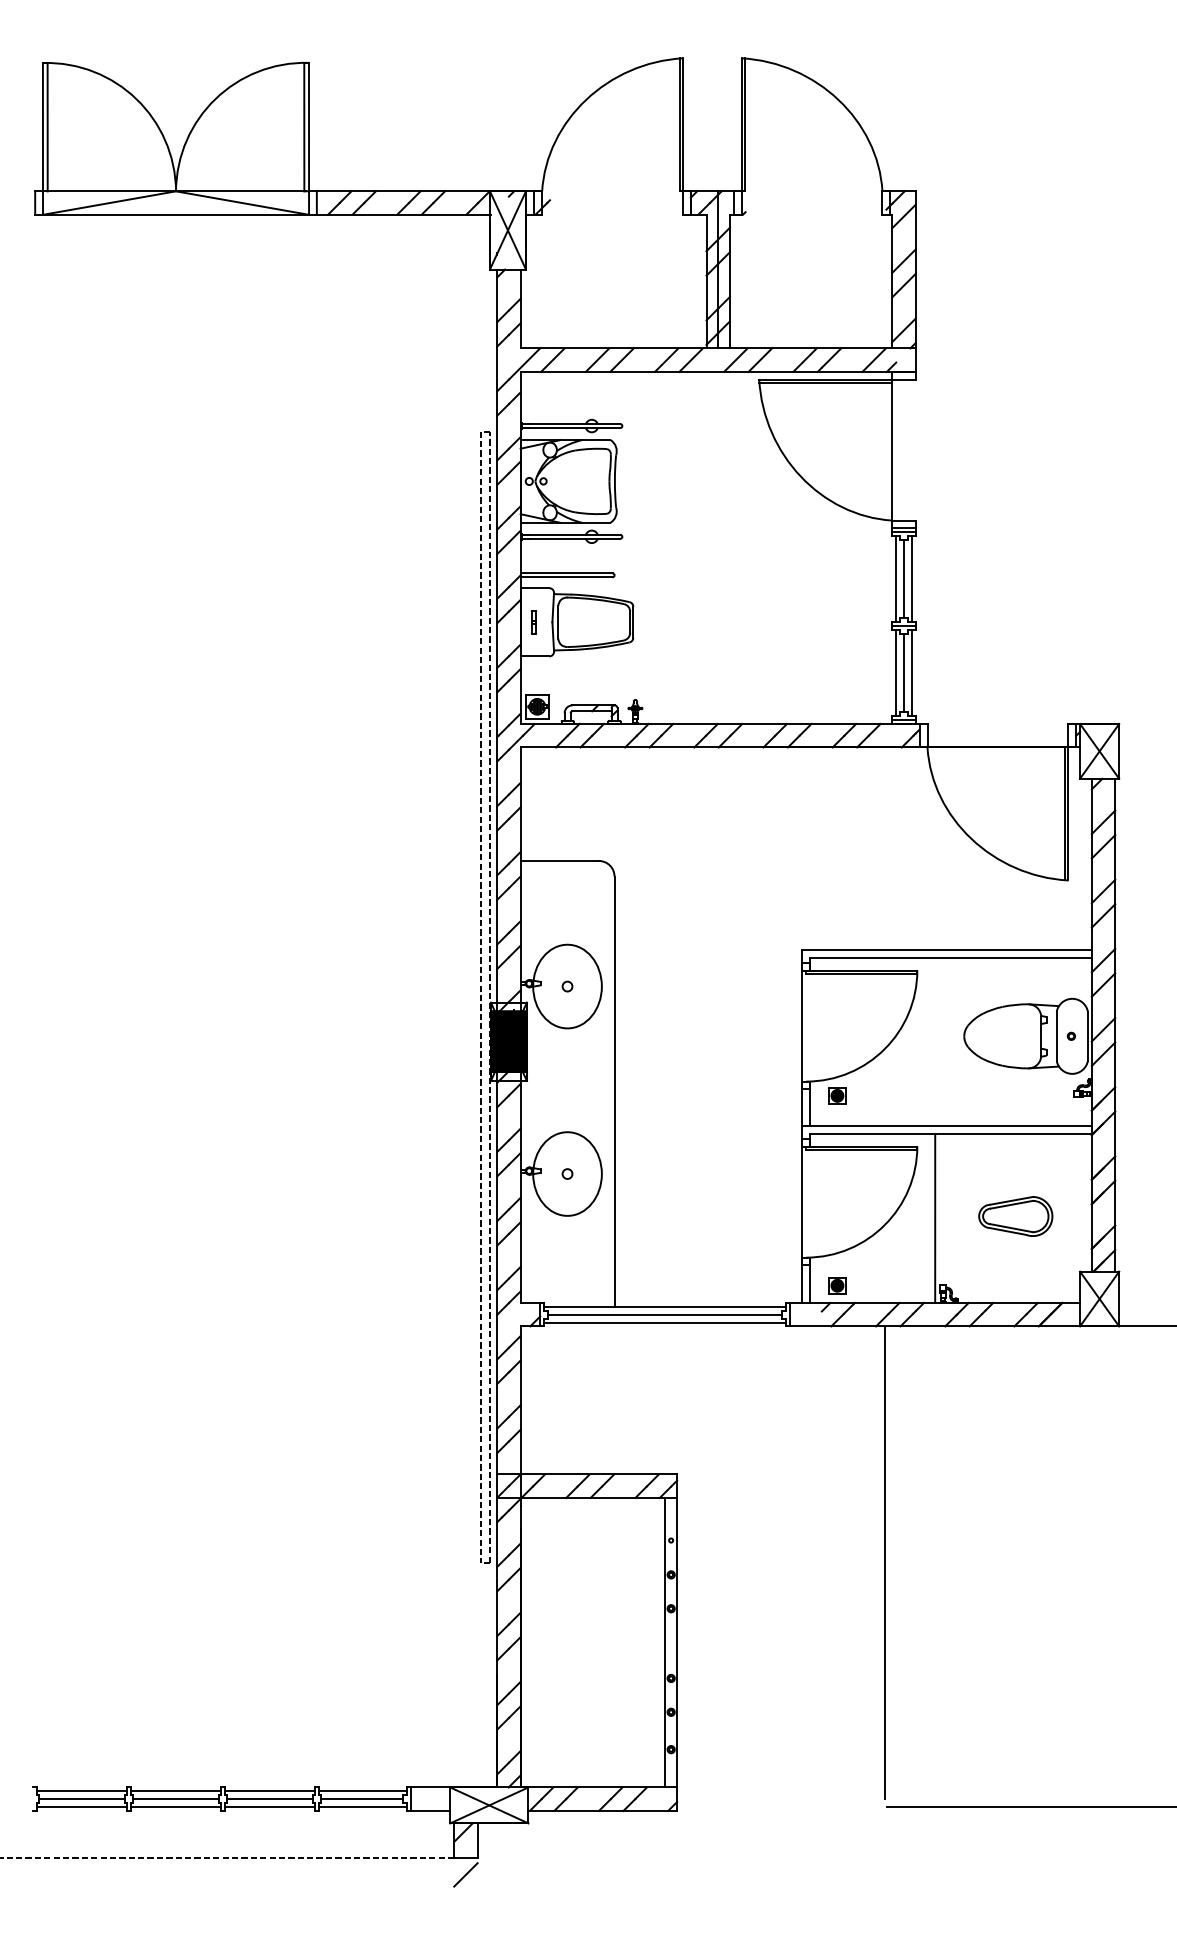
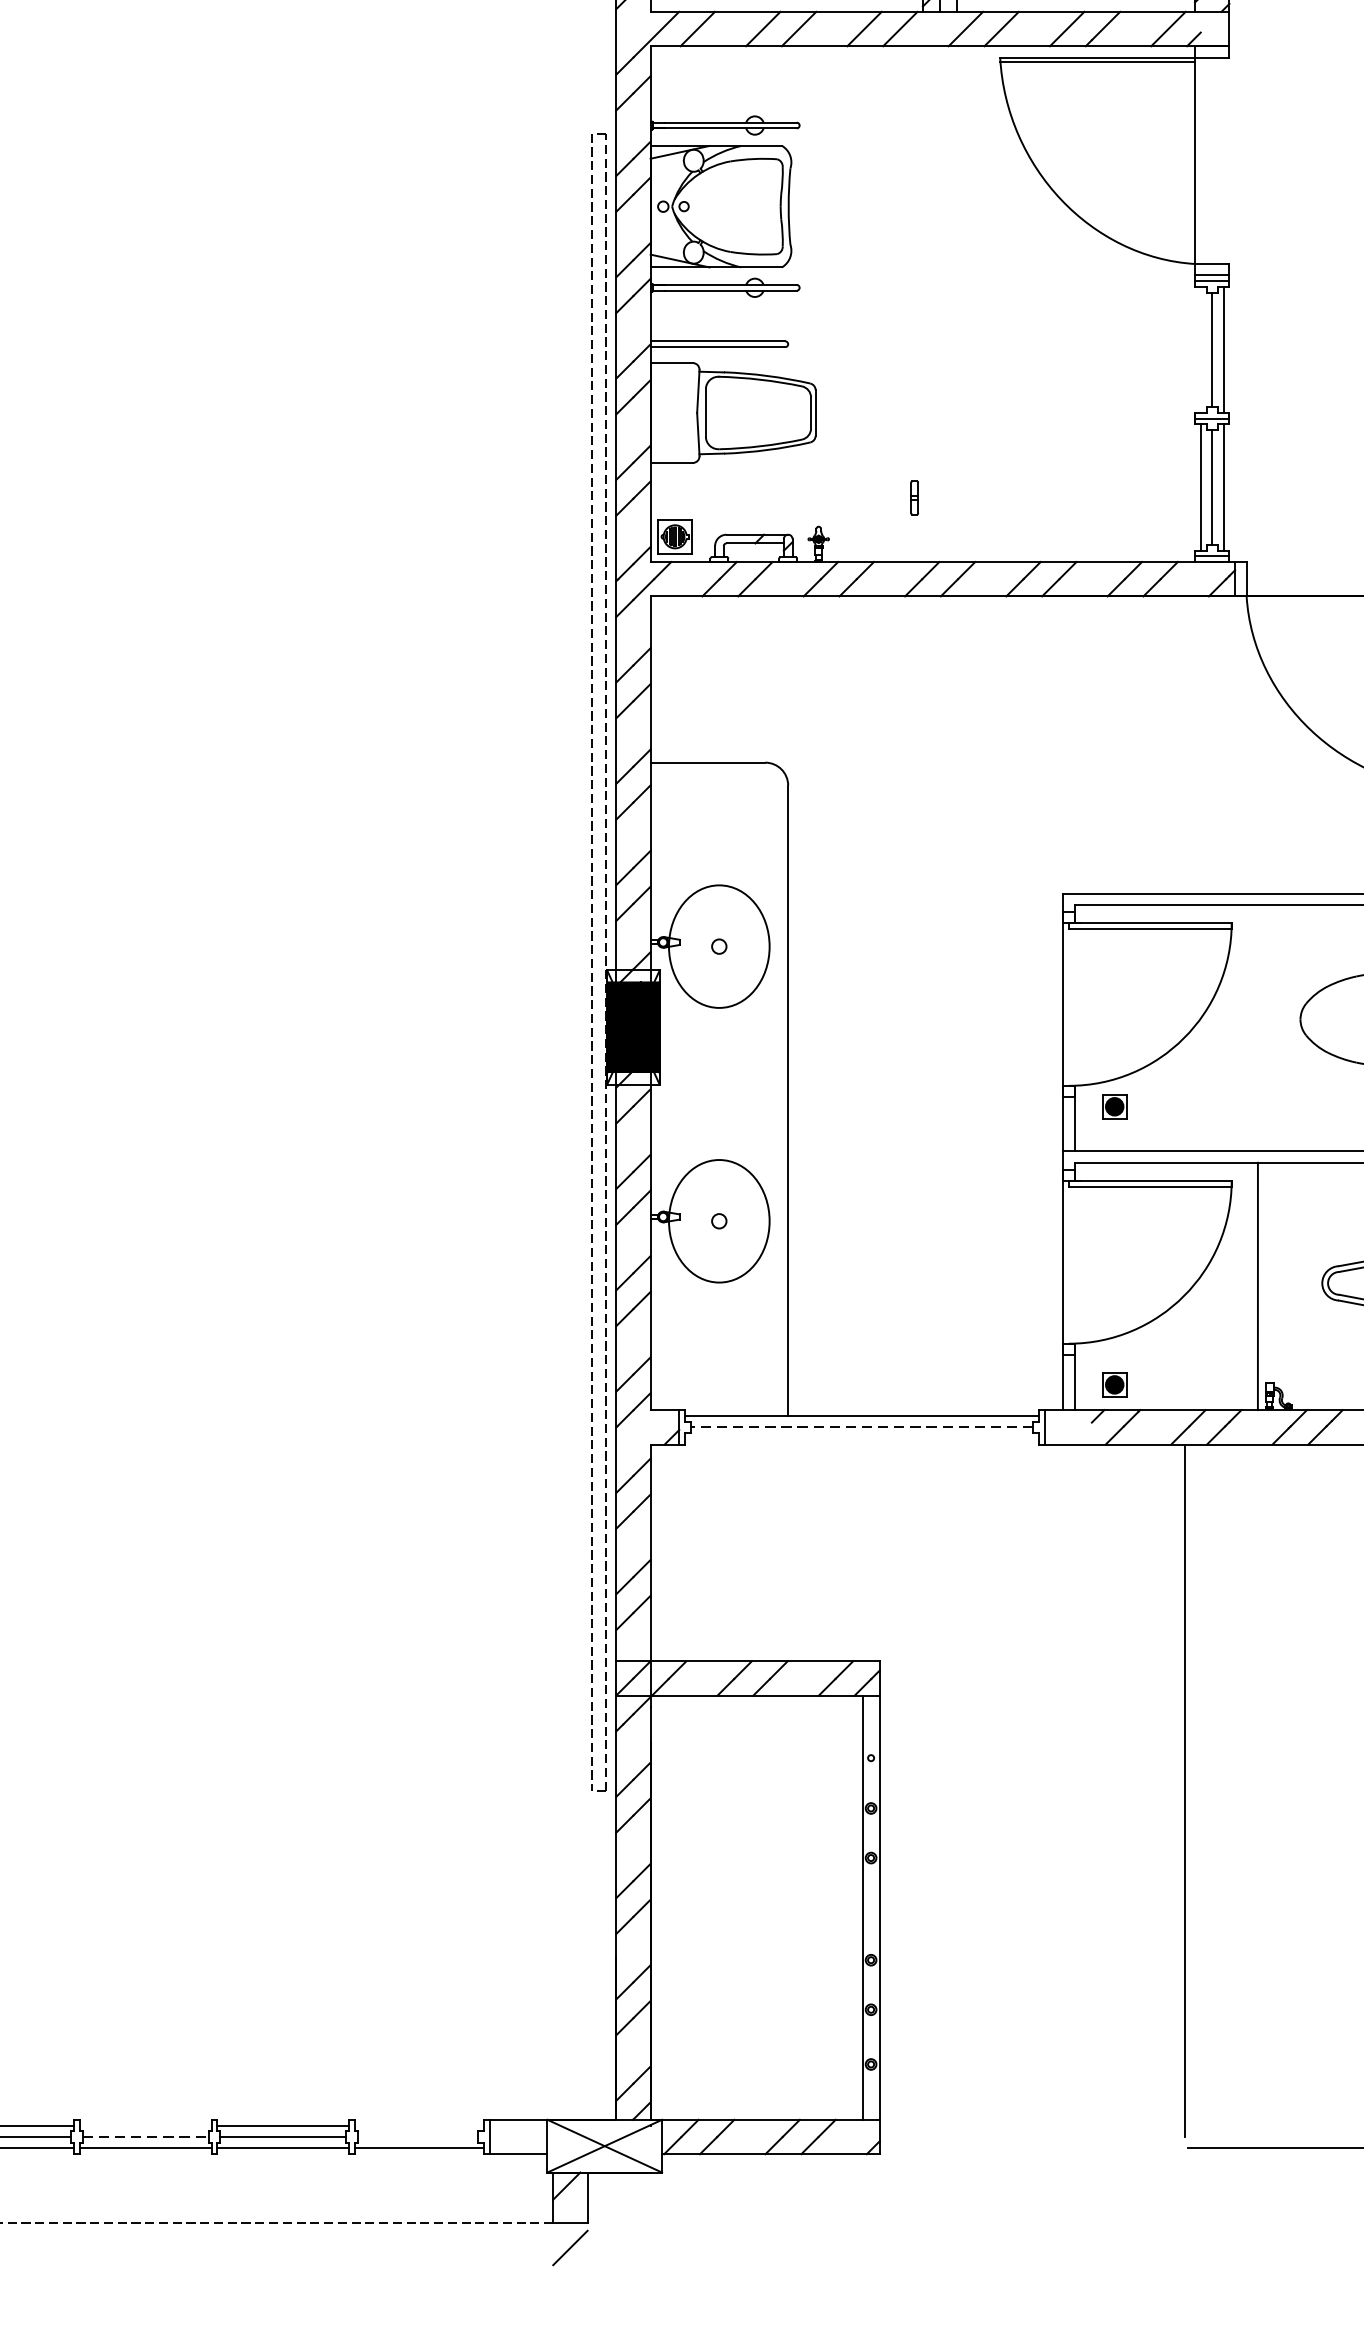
line: (896, 579) -> (1201, 350), removed
part: (533, 622) -> (914, 498), moved
line: (664, 1314) -> (861, 1427), solid -> dashed
line: (664, 1322) -> (861, 1438), removed
line: (176, 1791) -> (146, 2125), removed
line: (362, 1791) -> (418, 2125), removed
line: (176, 1799) -> (146, 2137), solid -> dashed
line: (361, 1799) -> (417, 2137), removed

